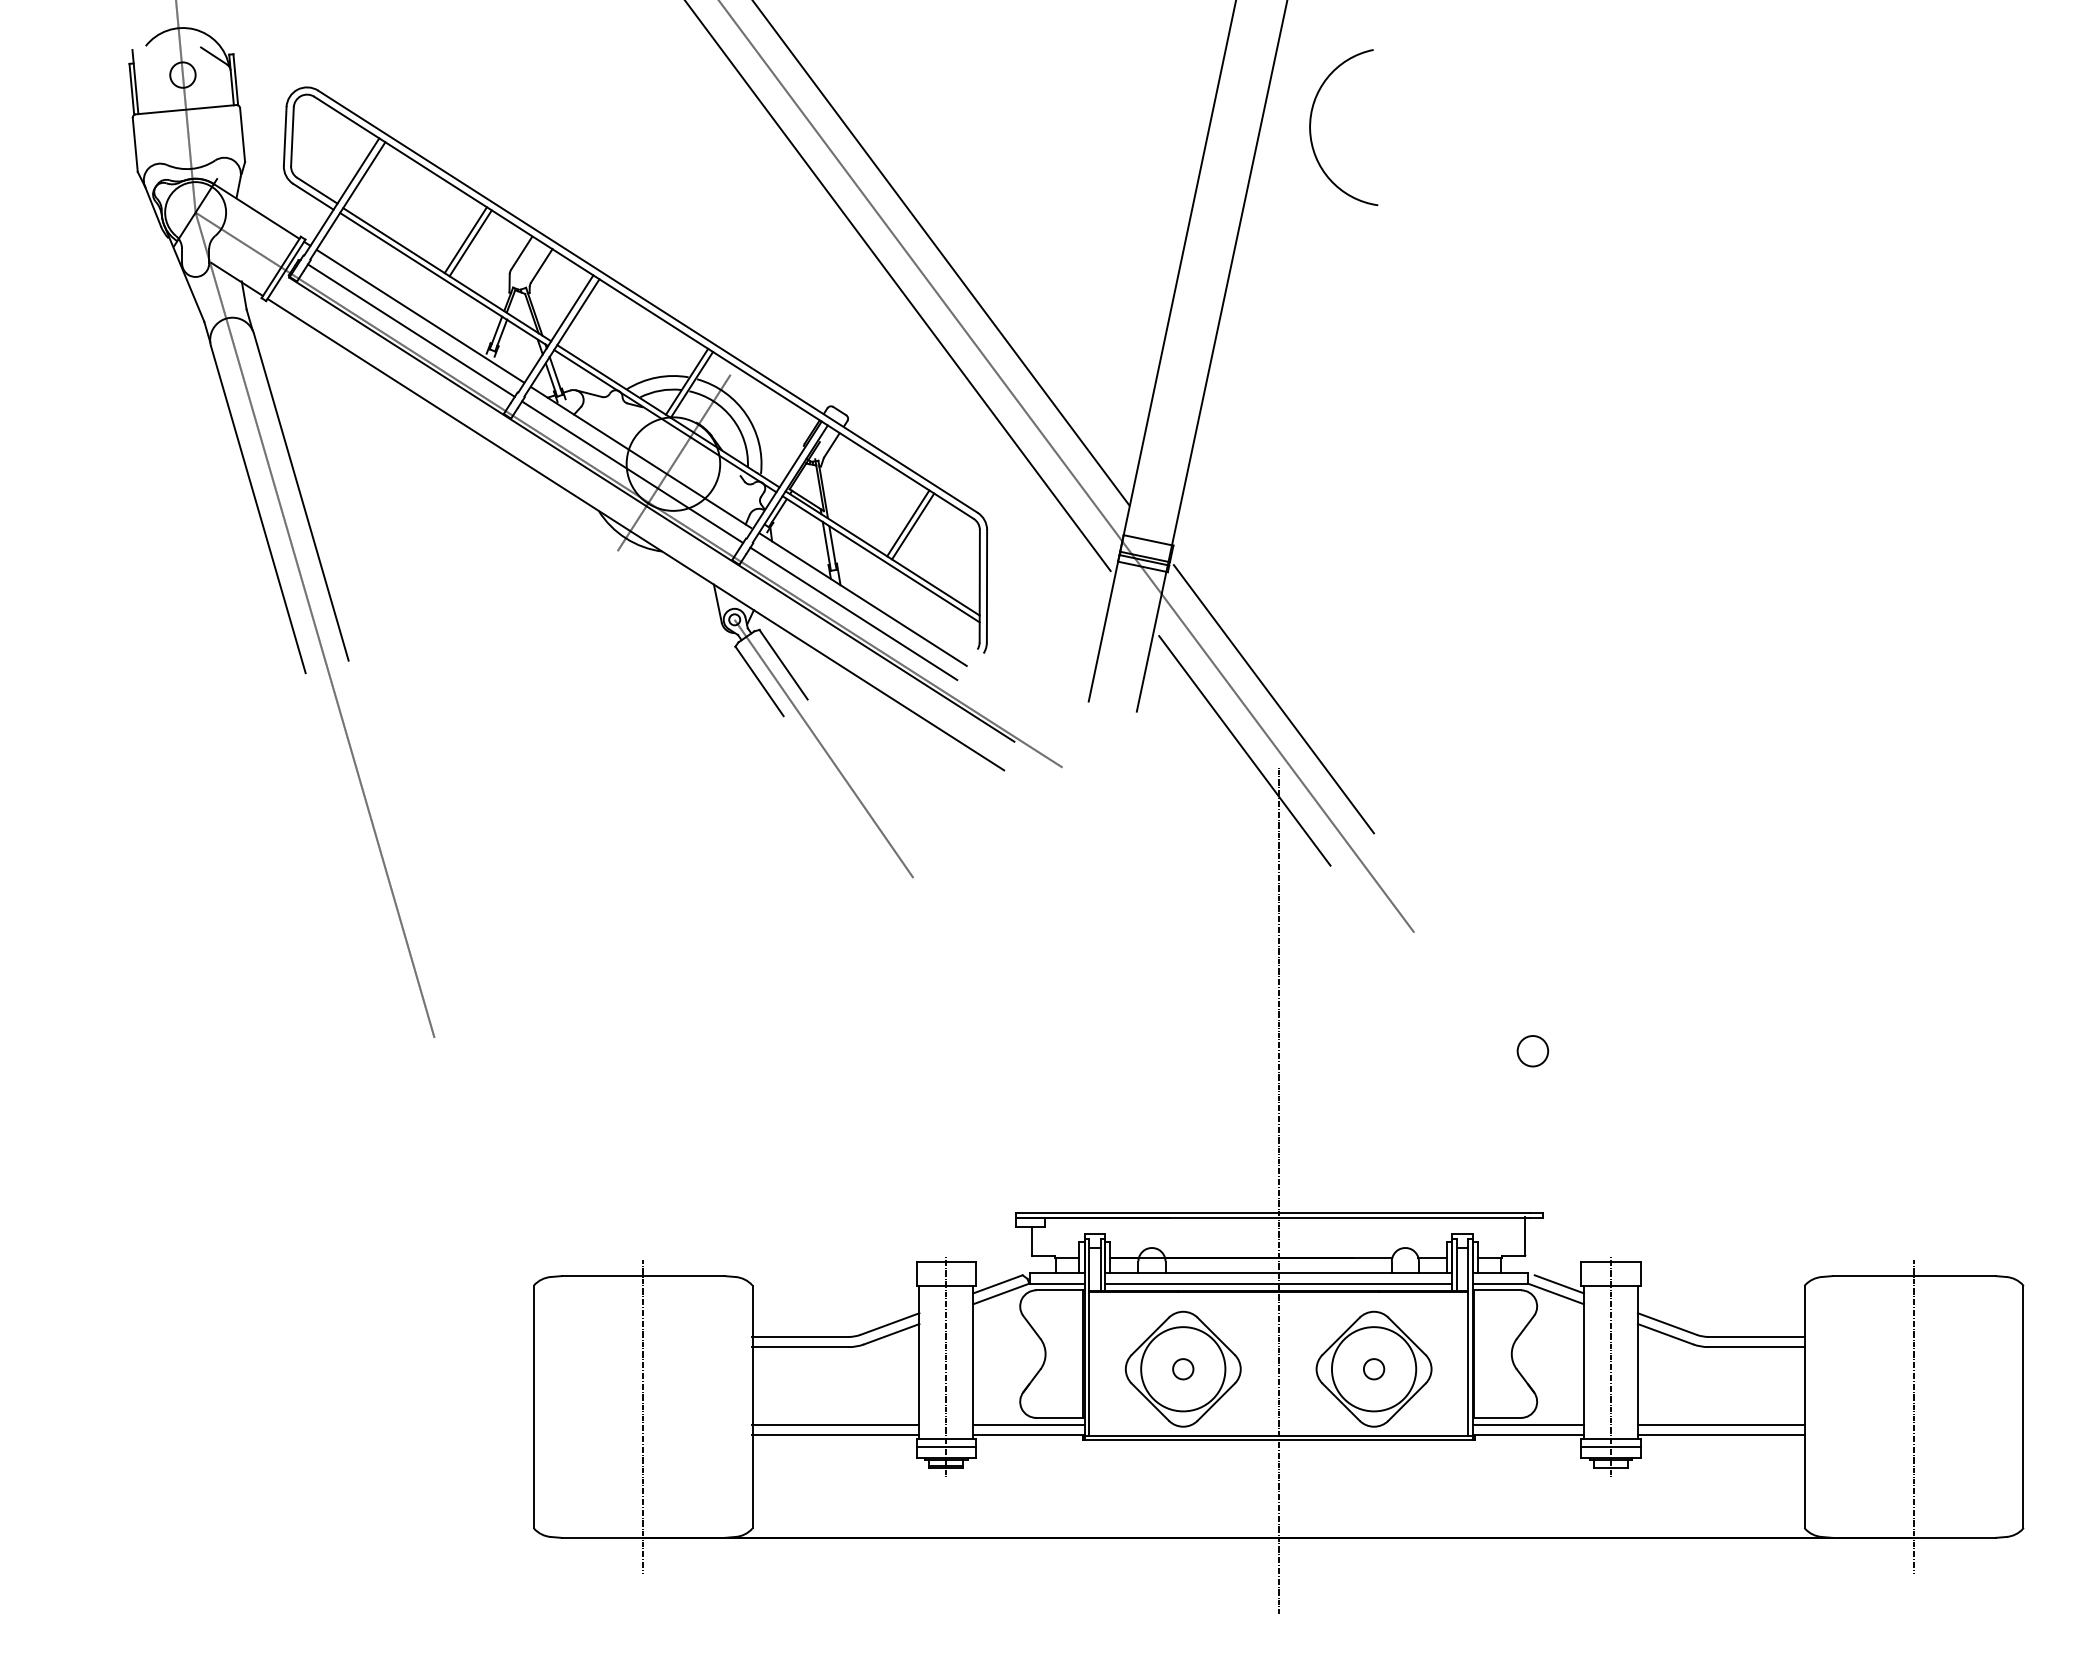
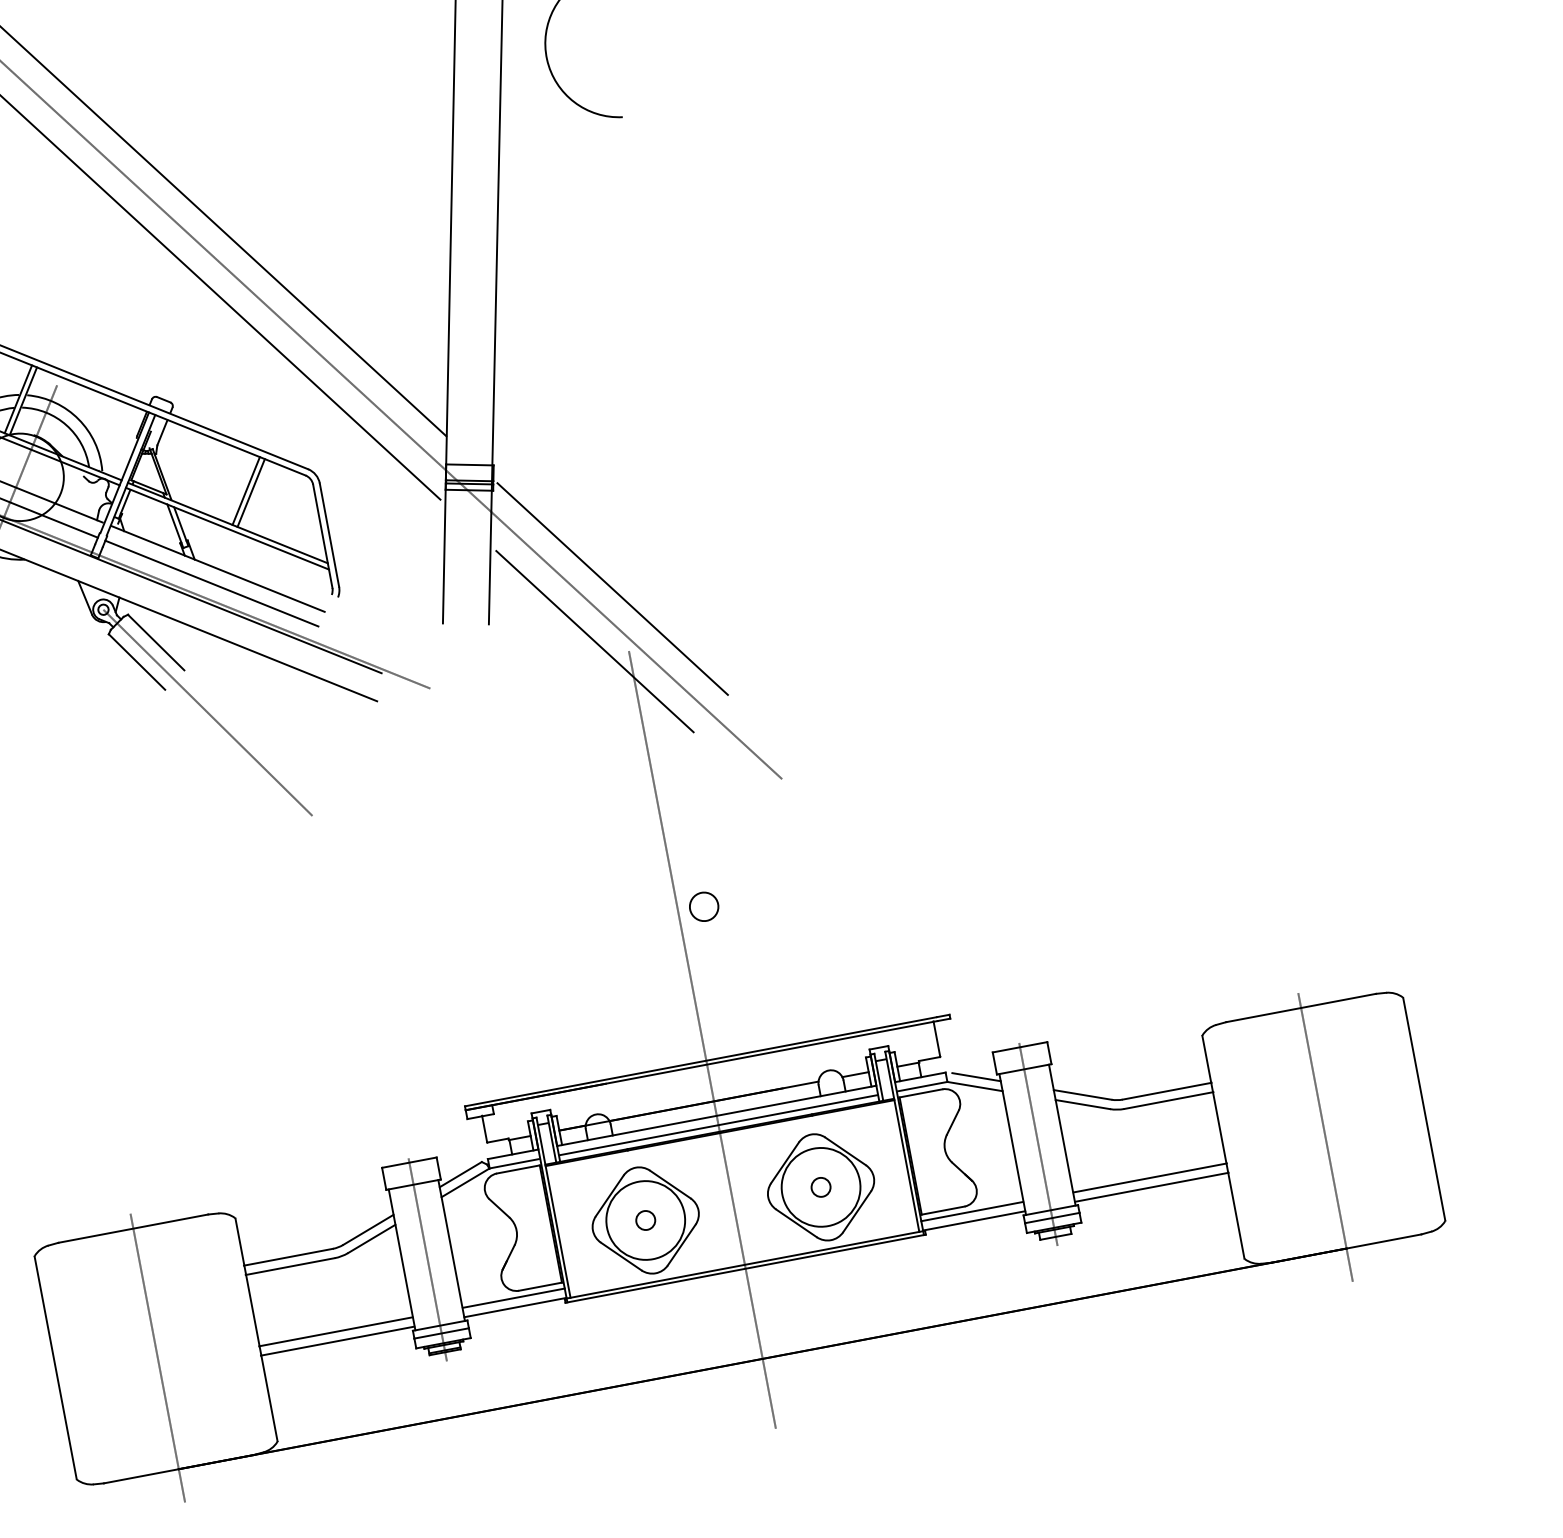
circle: (1532, 1051) -> (703, 907), moved

